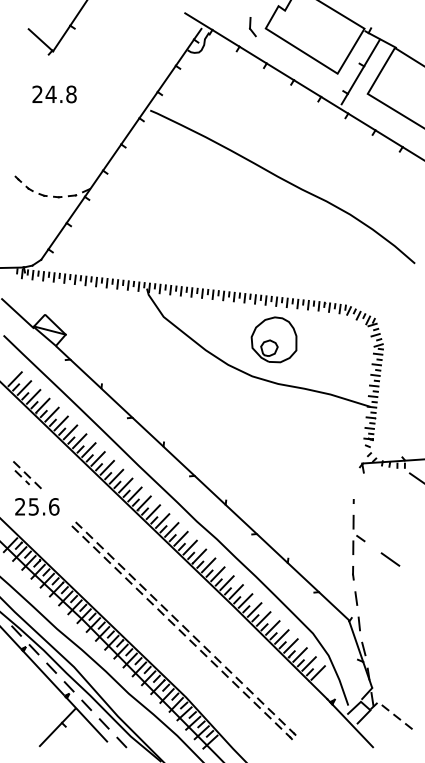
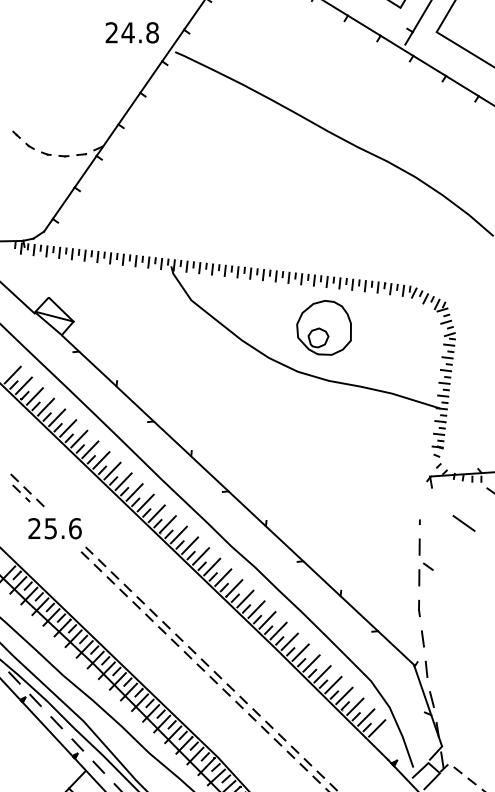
text: (54, 94) -> (132, 32), moved
text: (37, 506) -> (55, 528), moved
line: (390, 559) -> (464, 523), moved

